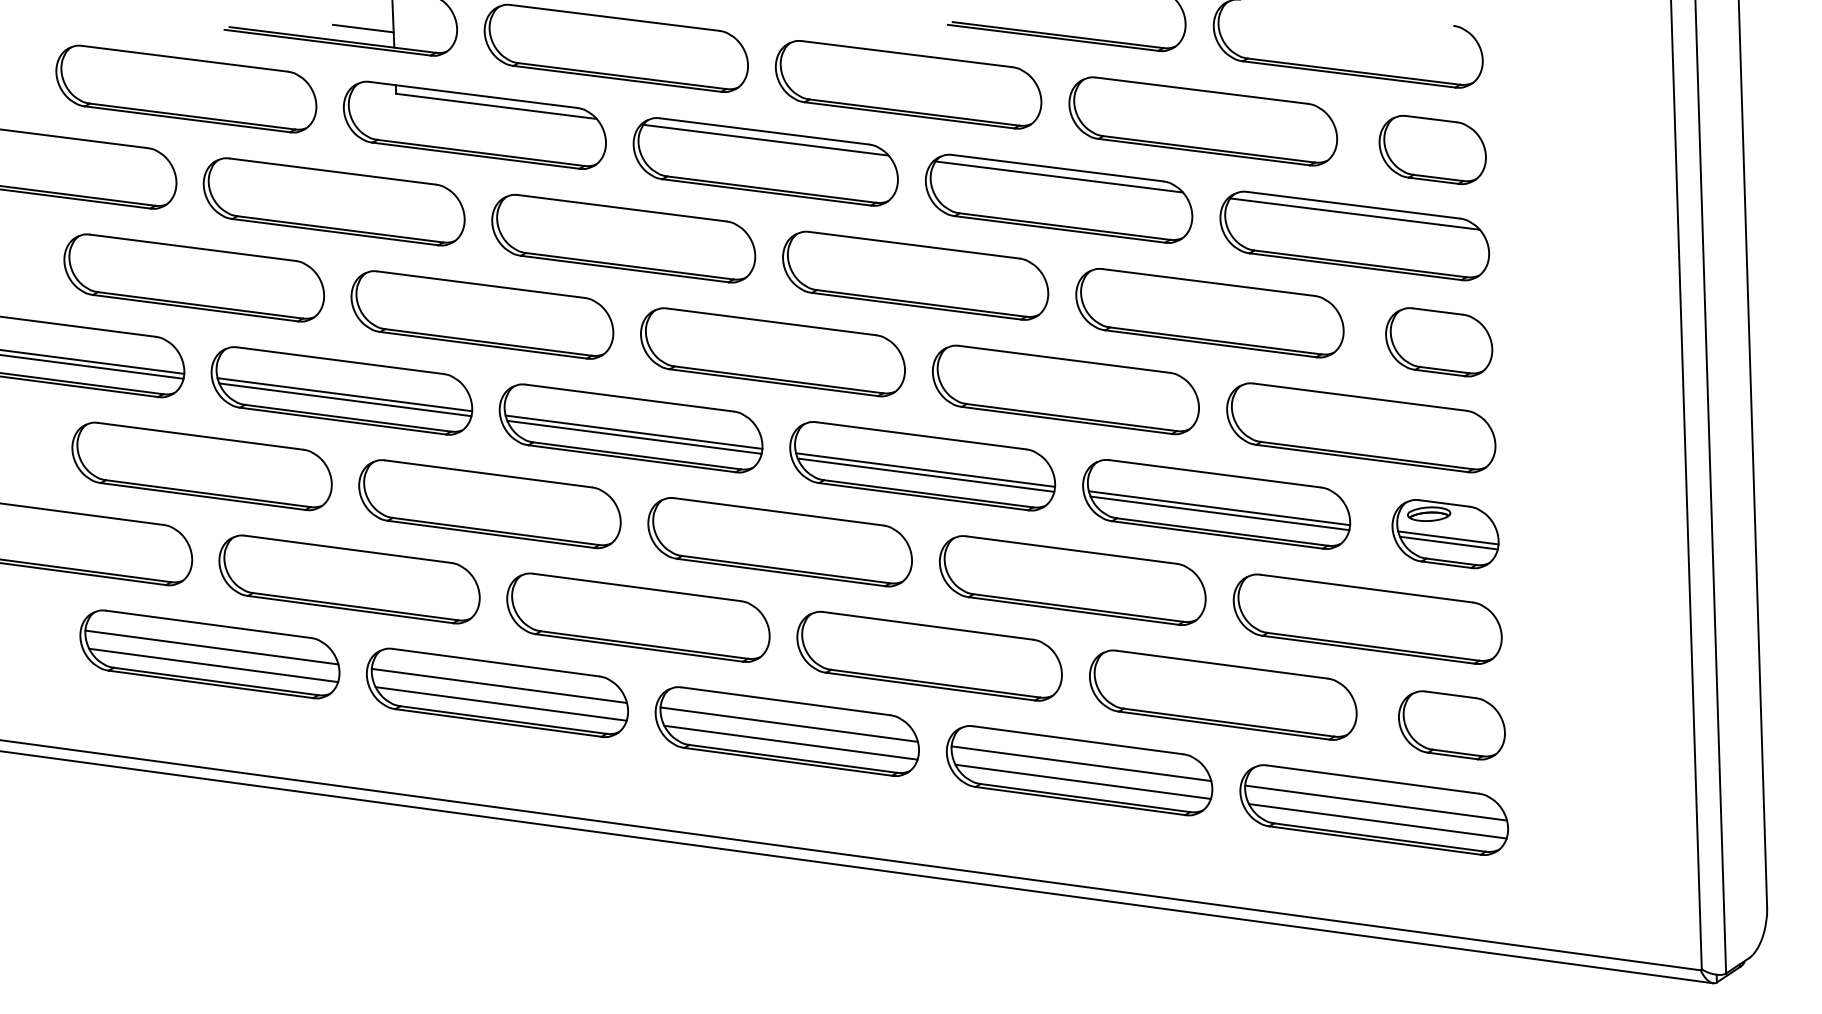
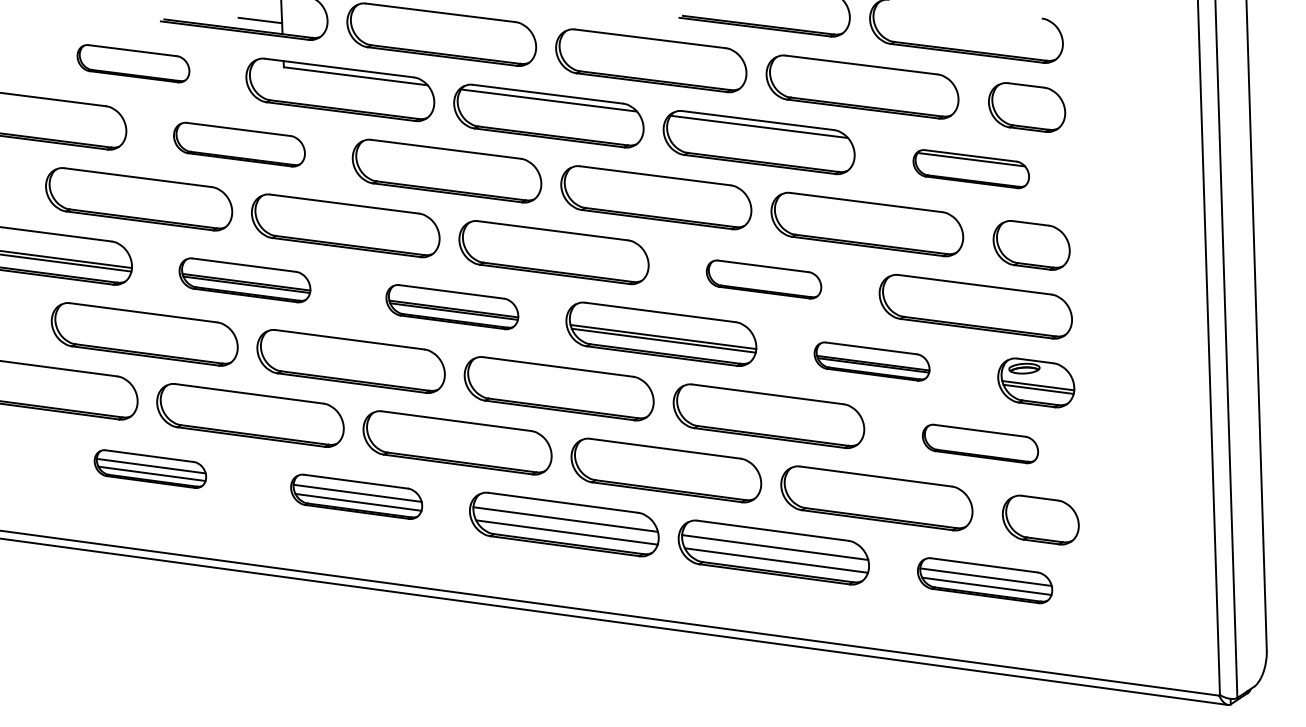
part: (186, 88) -> (133, 63), size x0.6
part: (334, 201) -> (239, 144), size x0.7
part: (1355, 235) -> (971, 168), size x0.6
part: (1065, 389) -> (763, 279), size x0.6
part: (341, 391) -> (244, 280), size x0.7
part: (631, 427) -> (452, 306), size x0.7
part: (1215, 504) -> (871, 361), size x0.6
part: (1367, 618) -> (980, 443), size x0.6
part: (210, 653) -> (150, 468), size x0.6
part: (497, 692) -> (356, 496), size x0.7
part: (1373, 809) -> (984, 580), size x0.7

